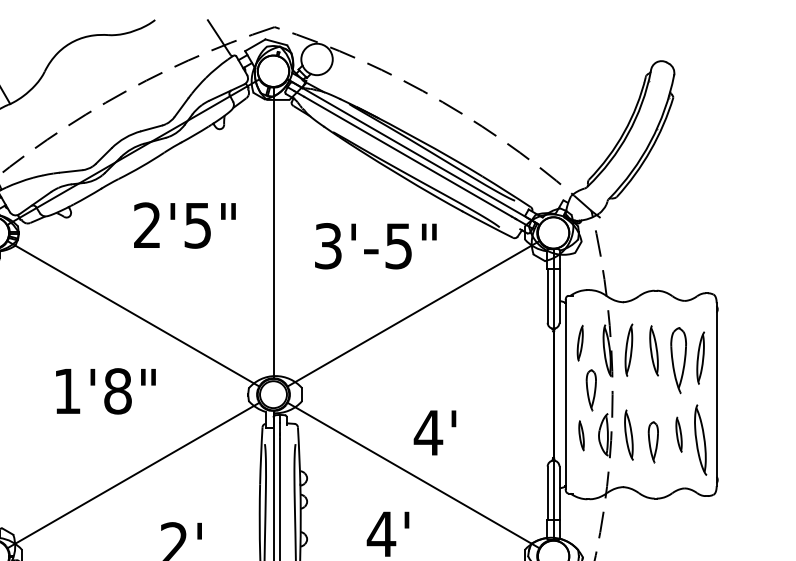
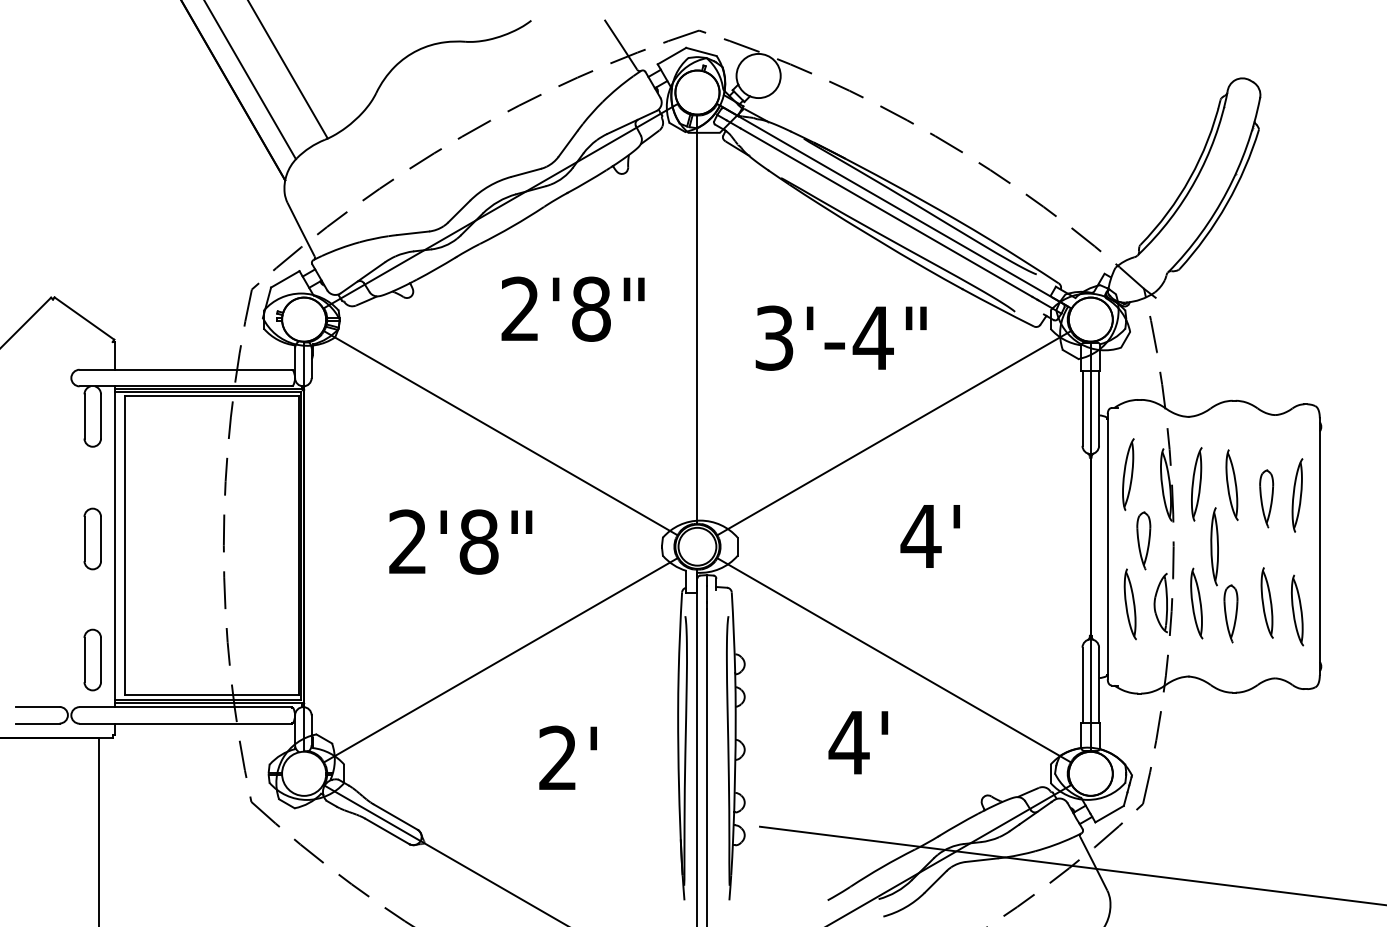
text: (198, 225) -> (591, 308), 2'5" -> 2'8"
text: (398, 246) -> (872, 338), 3'-5" -> 3'-4"
part: (580, 343) -> (1128, 474), size x1.43
part: (678, 360) -> (1266, 498), size x0.62
text: (67, 390) -> (407, 541), 1'8" -> 2'8"
part: (641, 394) -> (1214, 546), added
text: (434, 432) -> (929, 536), moved
part: (678, 434) -> (1266, 602), size x1.43
part: (581, 435) -> (1129, 604), size x1.67
part: (700, 440) -> (1297, 610), size x0.71

